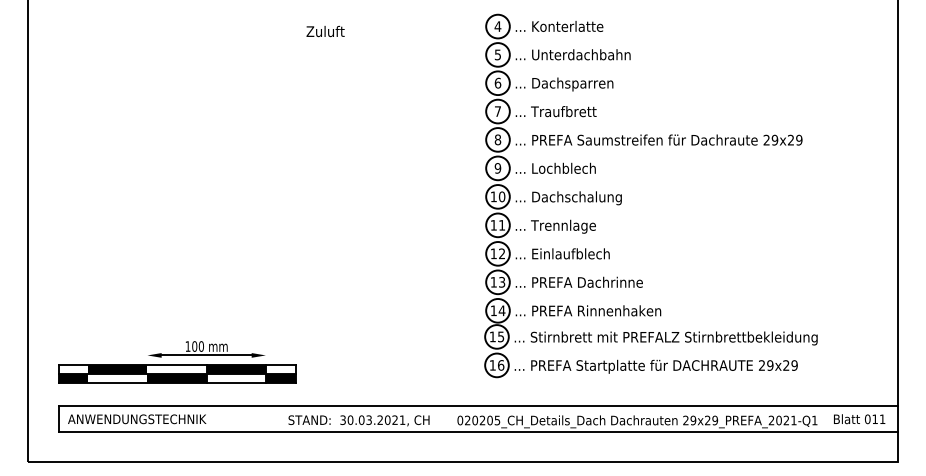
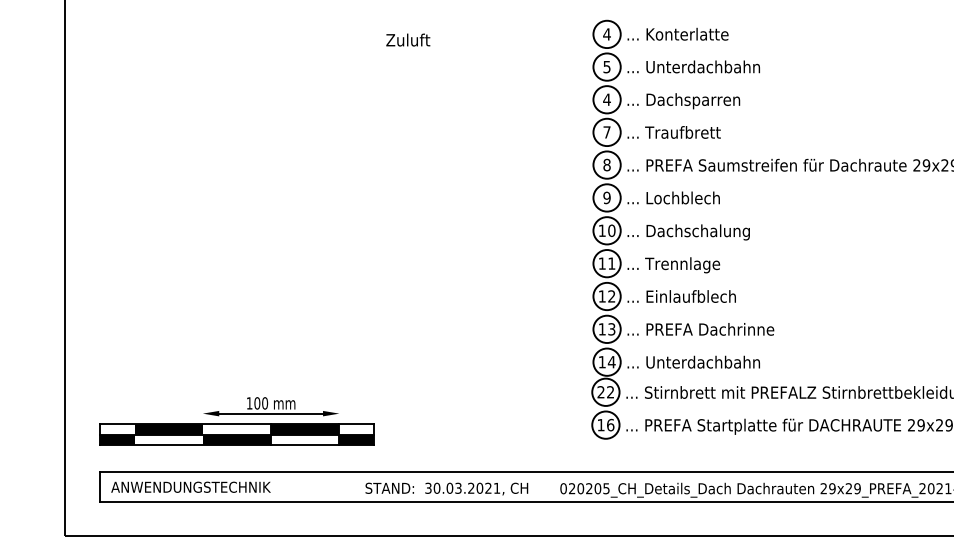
text: (497, 82) -> (606, 98), 6 -> 4
text: (596, 310) -> (720, 361), ... PREFA Rinnenhaken -> ... Unterdachbahn
text: (496, 336) -> (605, 391), 15 -> 22

